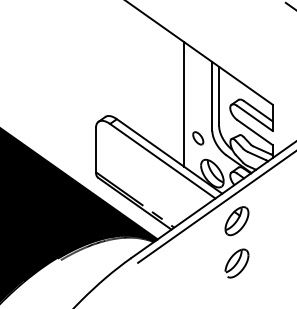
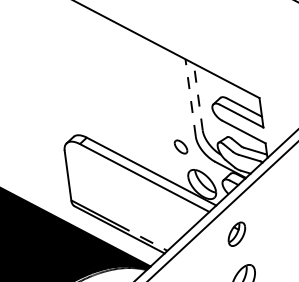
line: (212, 96) -> (190, 97), solid -> dashed
line: (219, 96) -> (198, 96), solid -> dashed
line: (184, 104) -> (160, 111), removed
part: (236, 221) -> (236, 234), size x0.7

